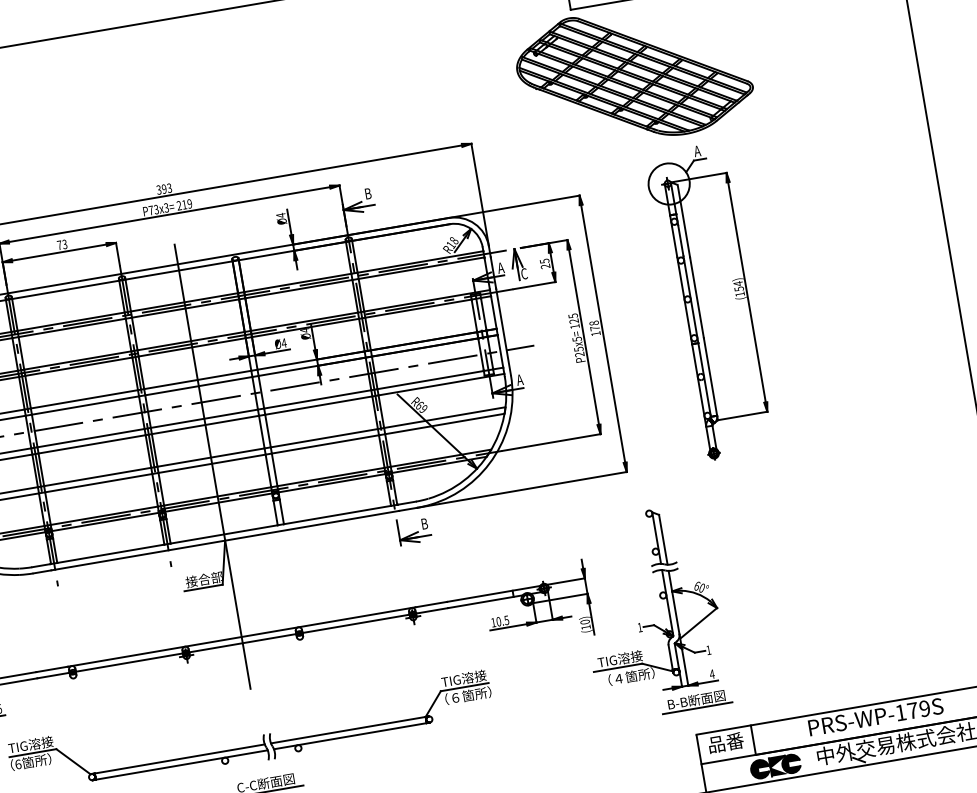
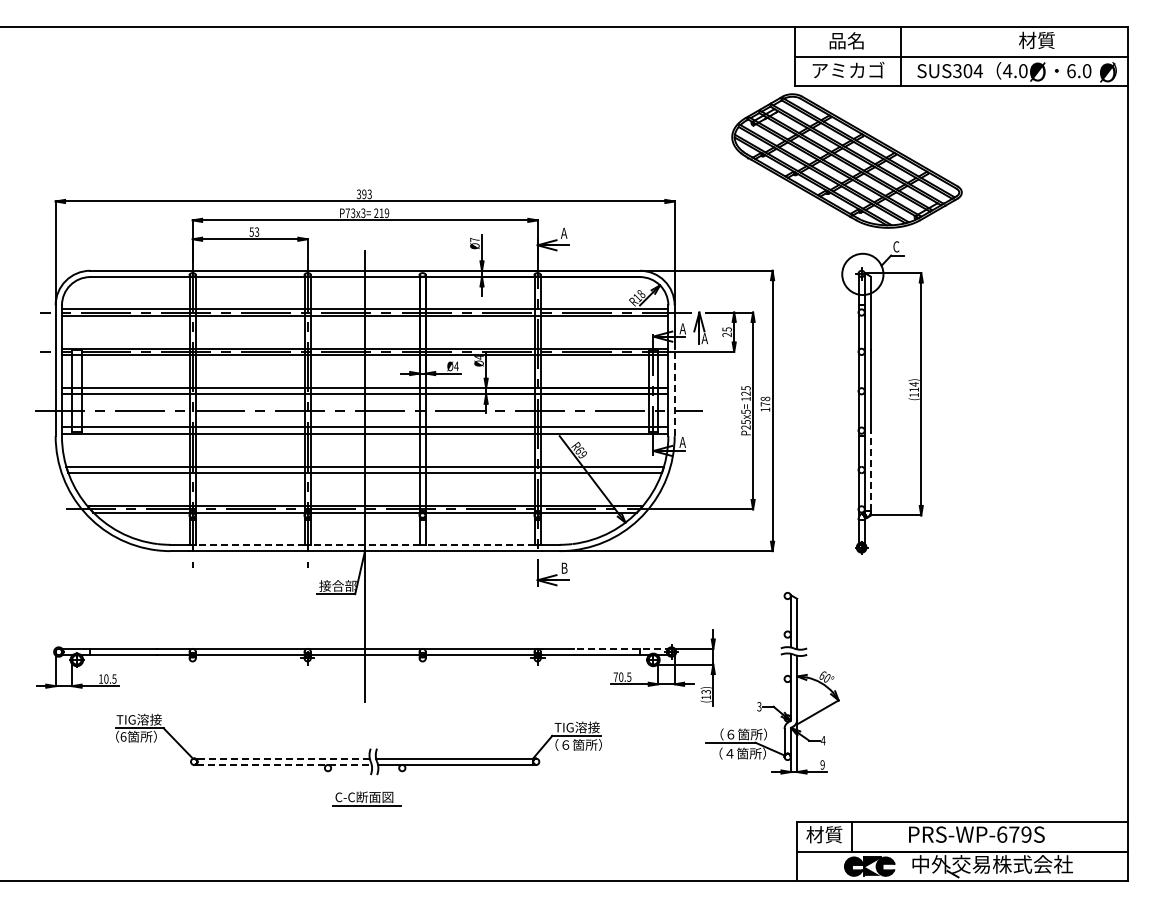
text: (697, 150) -> (896, 246), A -> C
text: (367, 193) -> (563, 232), B -> A
text: (280, 215) -> (474, 239), Ø4 -> Ø7
text: (59, 244) -> (251, 231), 73 -> 53
text: (523, 273) -> (704, 338), C -> A
text: (738, 288) -> (913, 389), (154) -> (114)
line: (503, 331) -> (674, 391), solid -> dashed
line: (710, 376) -> (871, 471), solid -> dashed
line: (336, 514) -> (479, 544), solid -> dashed
line: (223, 534) -> (364, 544), solid -> dashed
line: (110, 553) -> (249, 544), solid -> dashed
line: (495, 593) -> (622, 648), solid -> dashed
text: (584, 621) -> (705, 691), (10) -> (13)
text: (493, 622) -> (615, 676), 10.5 -> 70.5
text: (640, 627) -> (759, 706), 1 -> 3
text: (707, 650) -> (822, 740), 1 -> 4
text: (625, 658) -> (739, 734), TIG溶接 -> （６箇所）
text: (711, 673) -> (822, 764), 4 -> 9
part: (696, 700) -> (802, 788), removed
text: (901, 712) -> (1002, 834), PRS-WP-179S -> PRS-WP-679S
text: (725, 742) -> (824, 834), 品番 -> 材質
line: (179, 758) -> (283, 758), solid -> dashed
line: (182, 764) -> (285, 764), solid -> dashed

